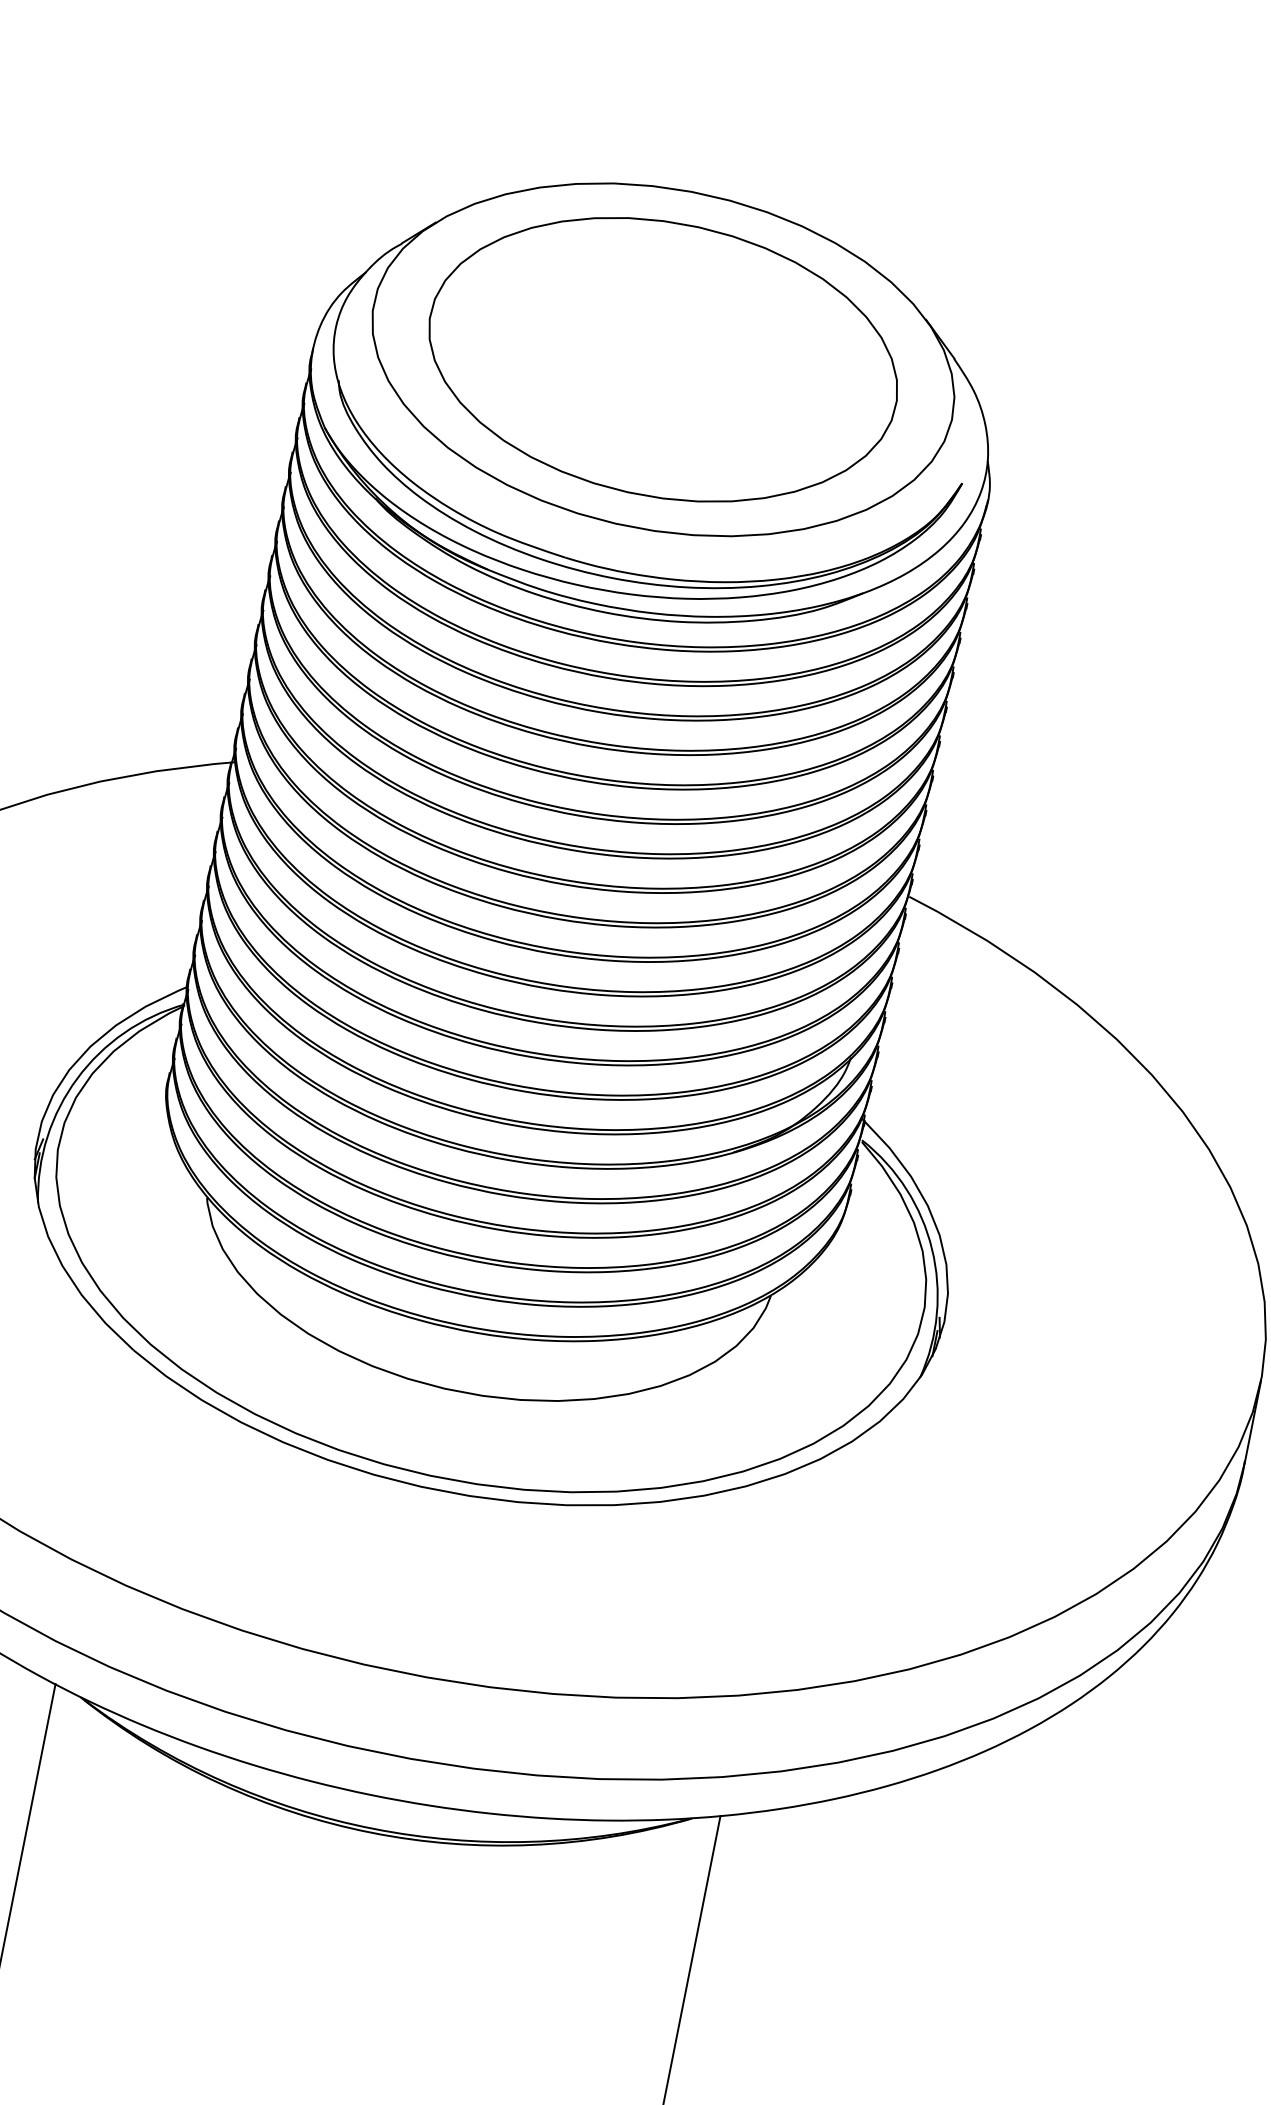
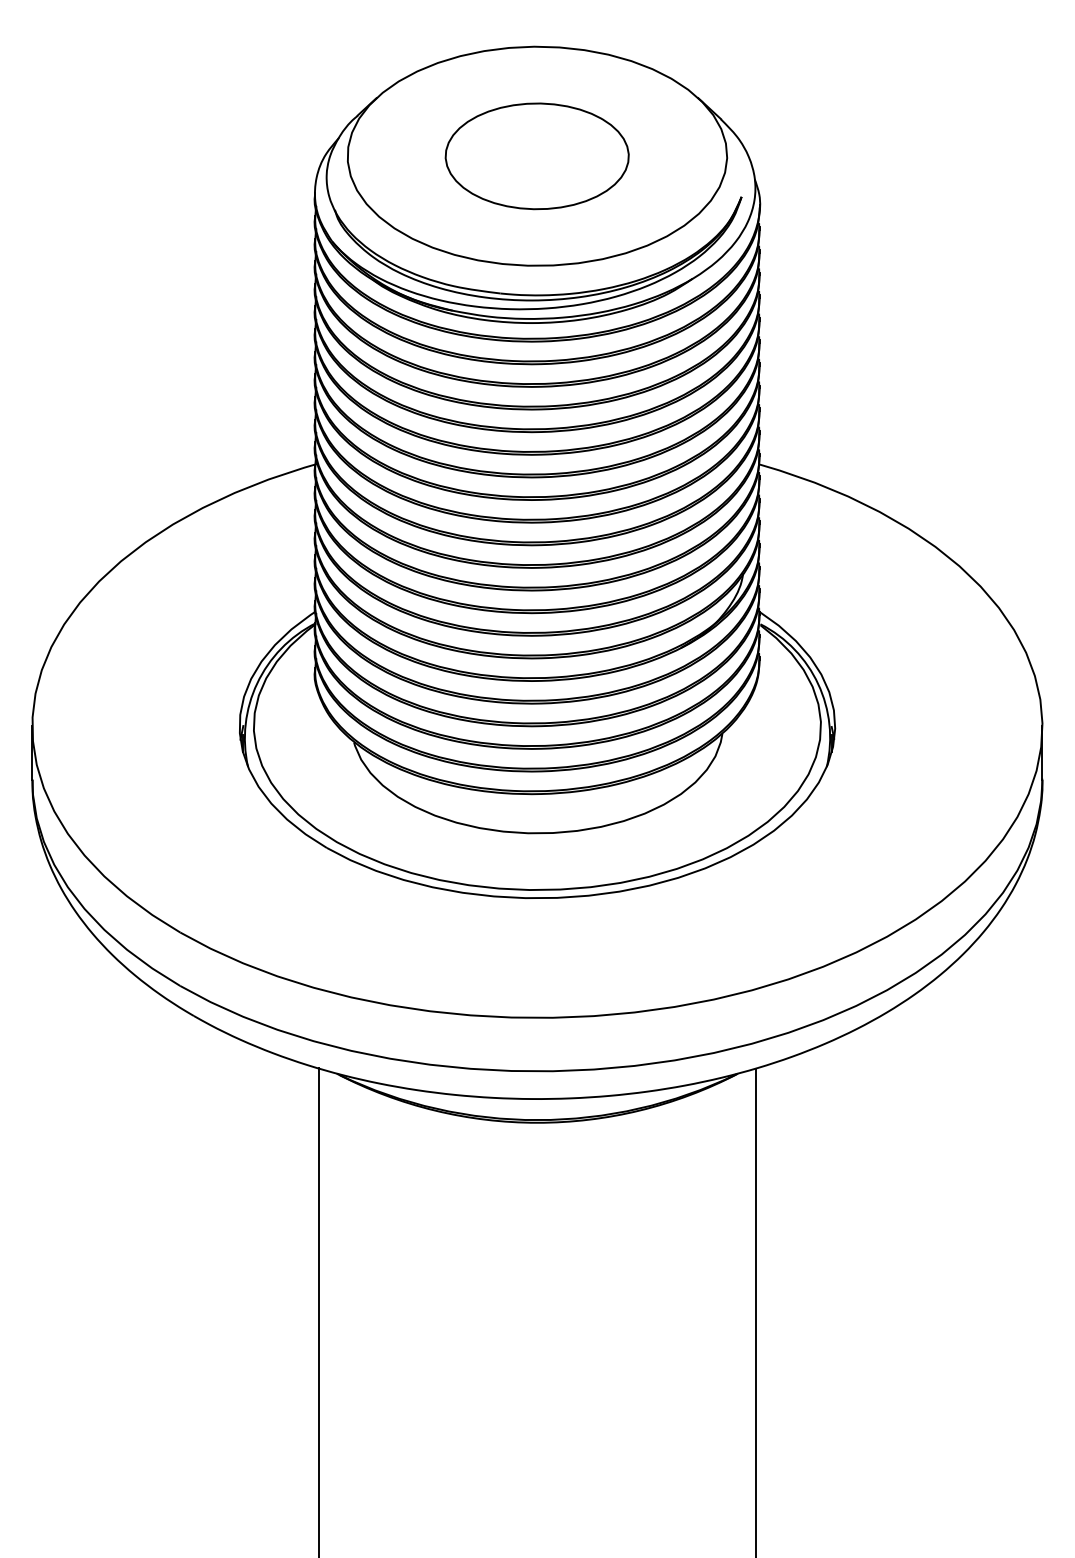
part: (661, 359) -> (536, 156), size x0.6

